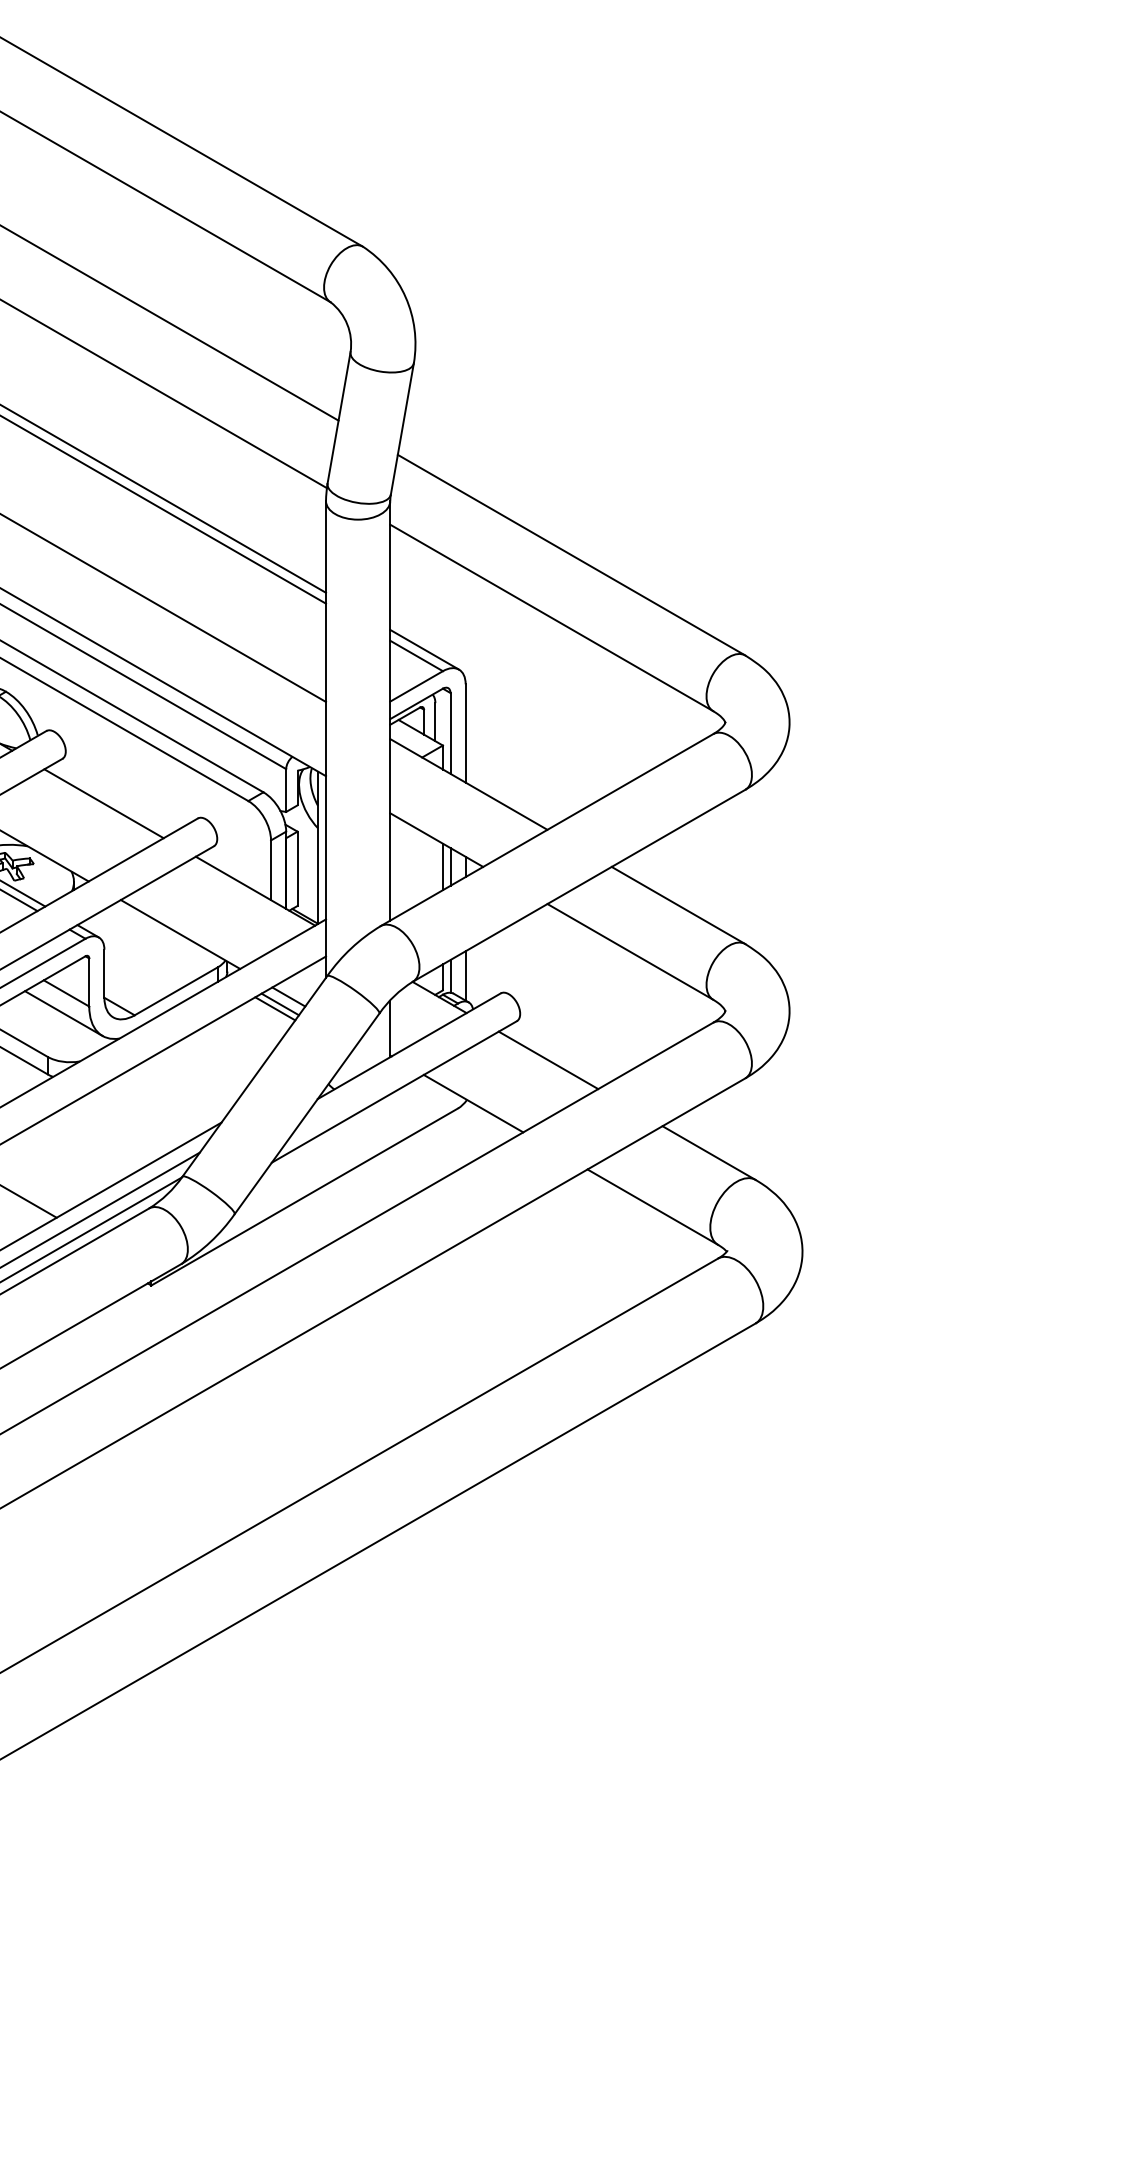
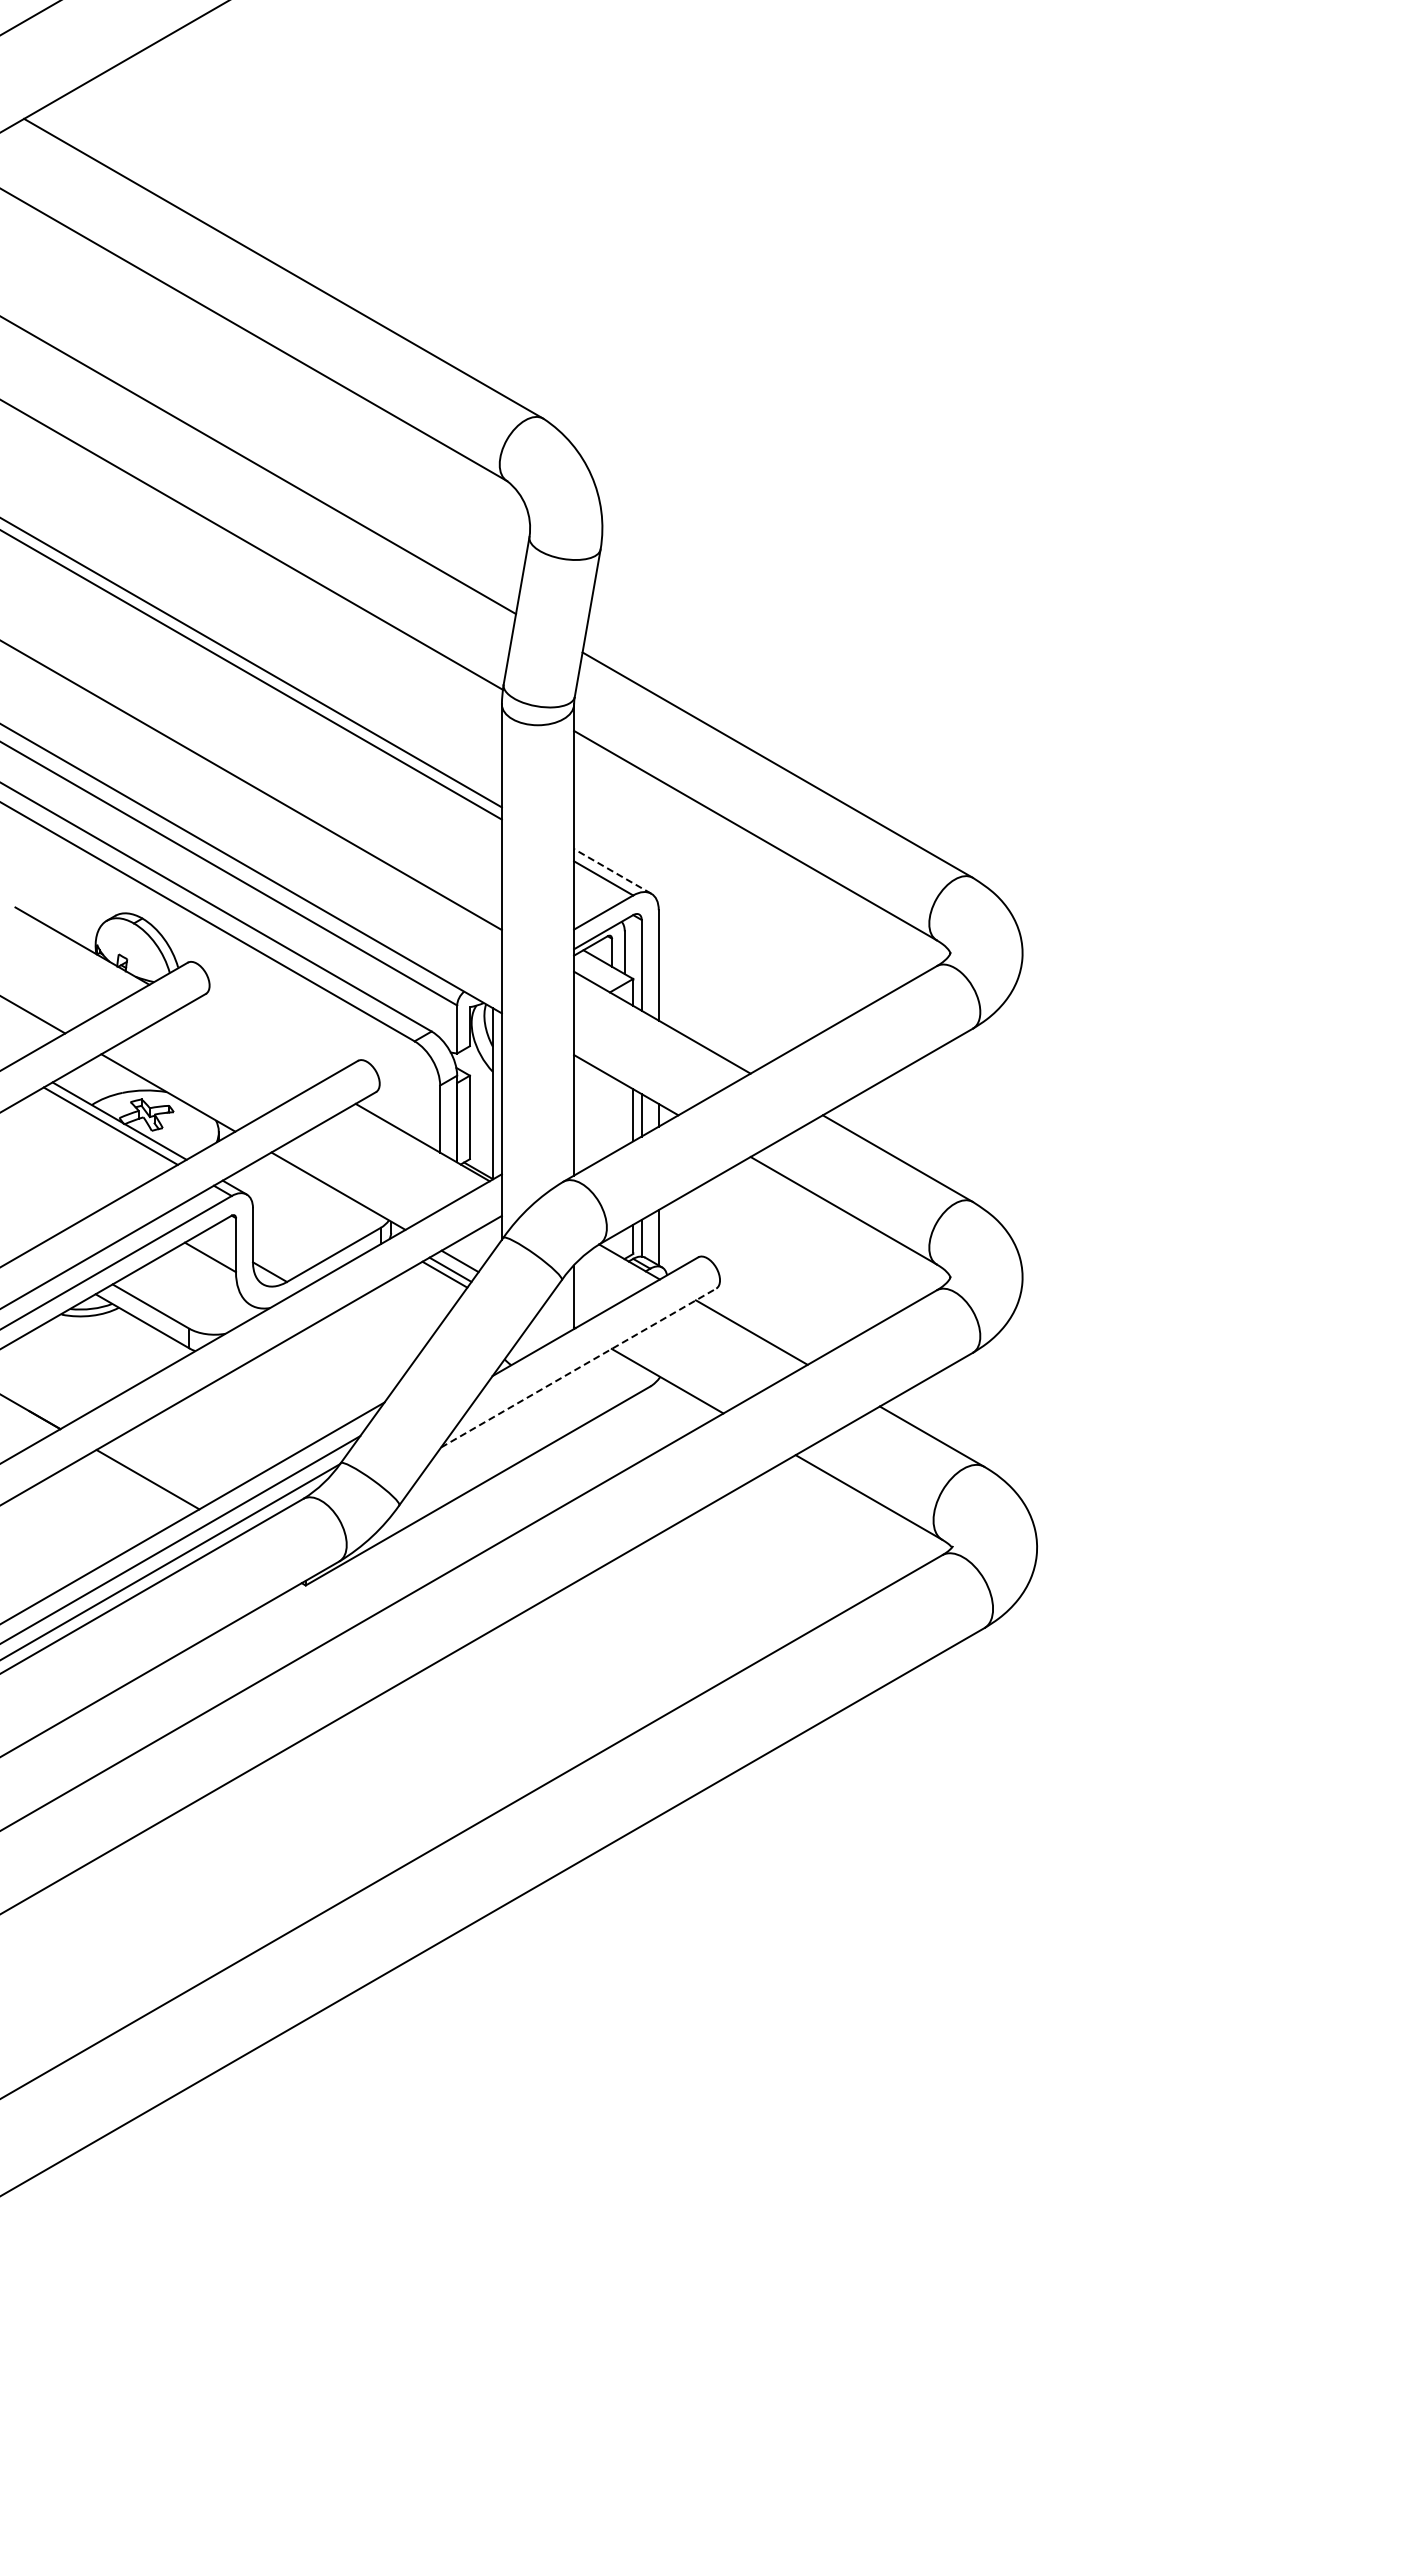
line: (424, 649) -> (612, 871), solid -> dashed
line: (103, 803) -> (252, 1044), removed
line: (63, 1013) -> (206, 1279), removed
line: (394, 1092) -> (578, 1368), solid -> dashed

